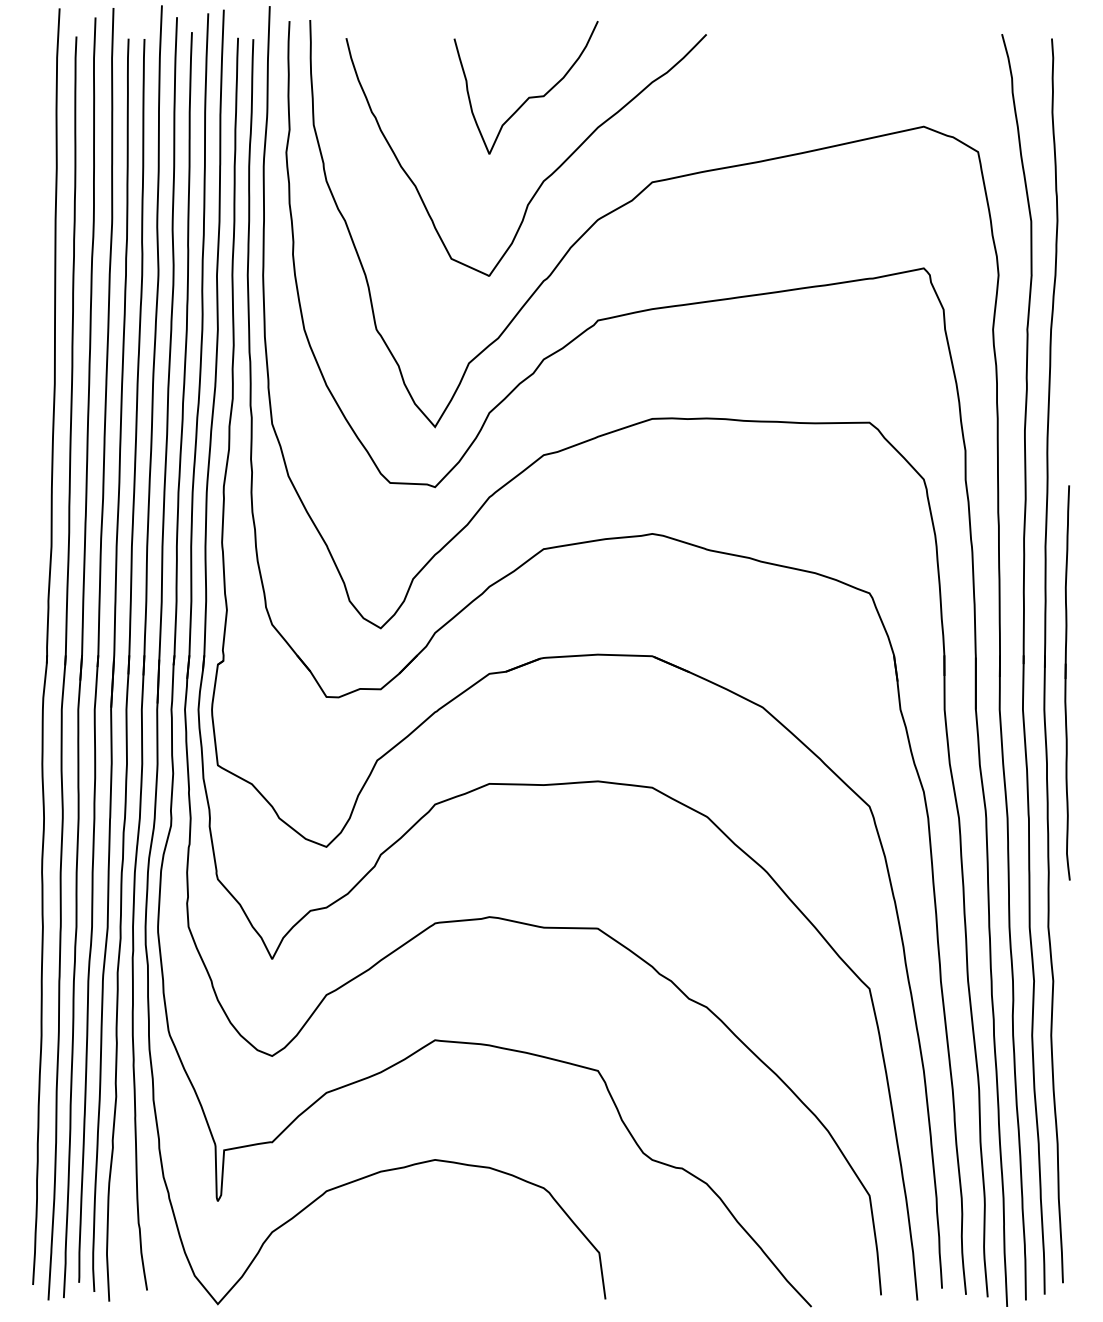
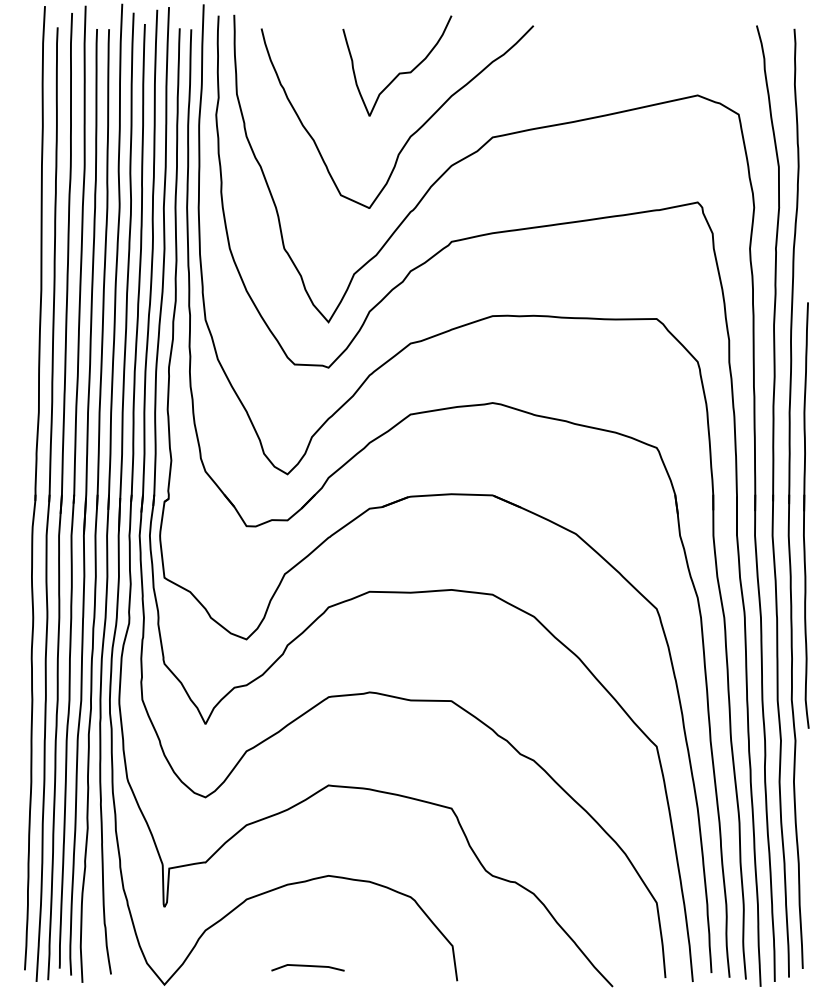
part: (1067, 682) -> (806, 515), size x1.43
curve: (407, 1280) -> (307, 966), added

